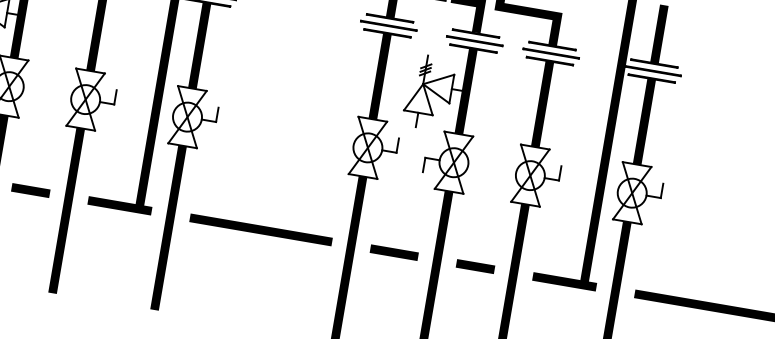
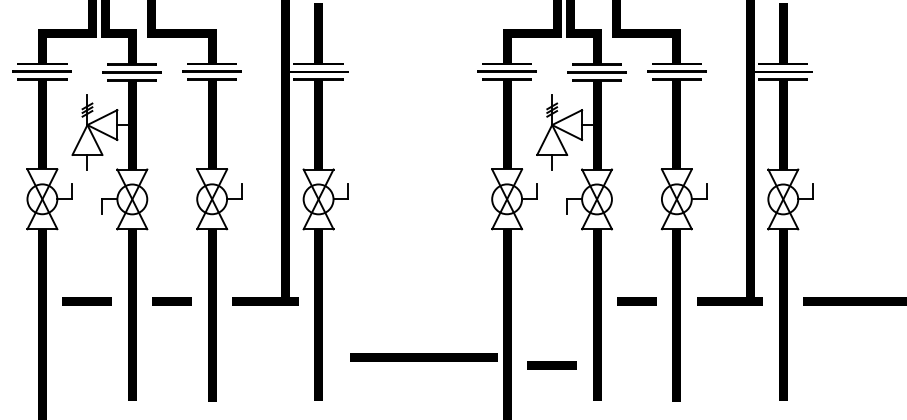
line: (260, 230) -> (423, 357), moved
line: (393, 252) -> (551, 365), moved

